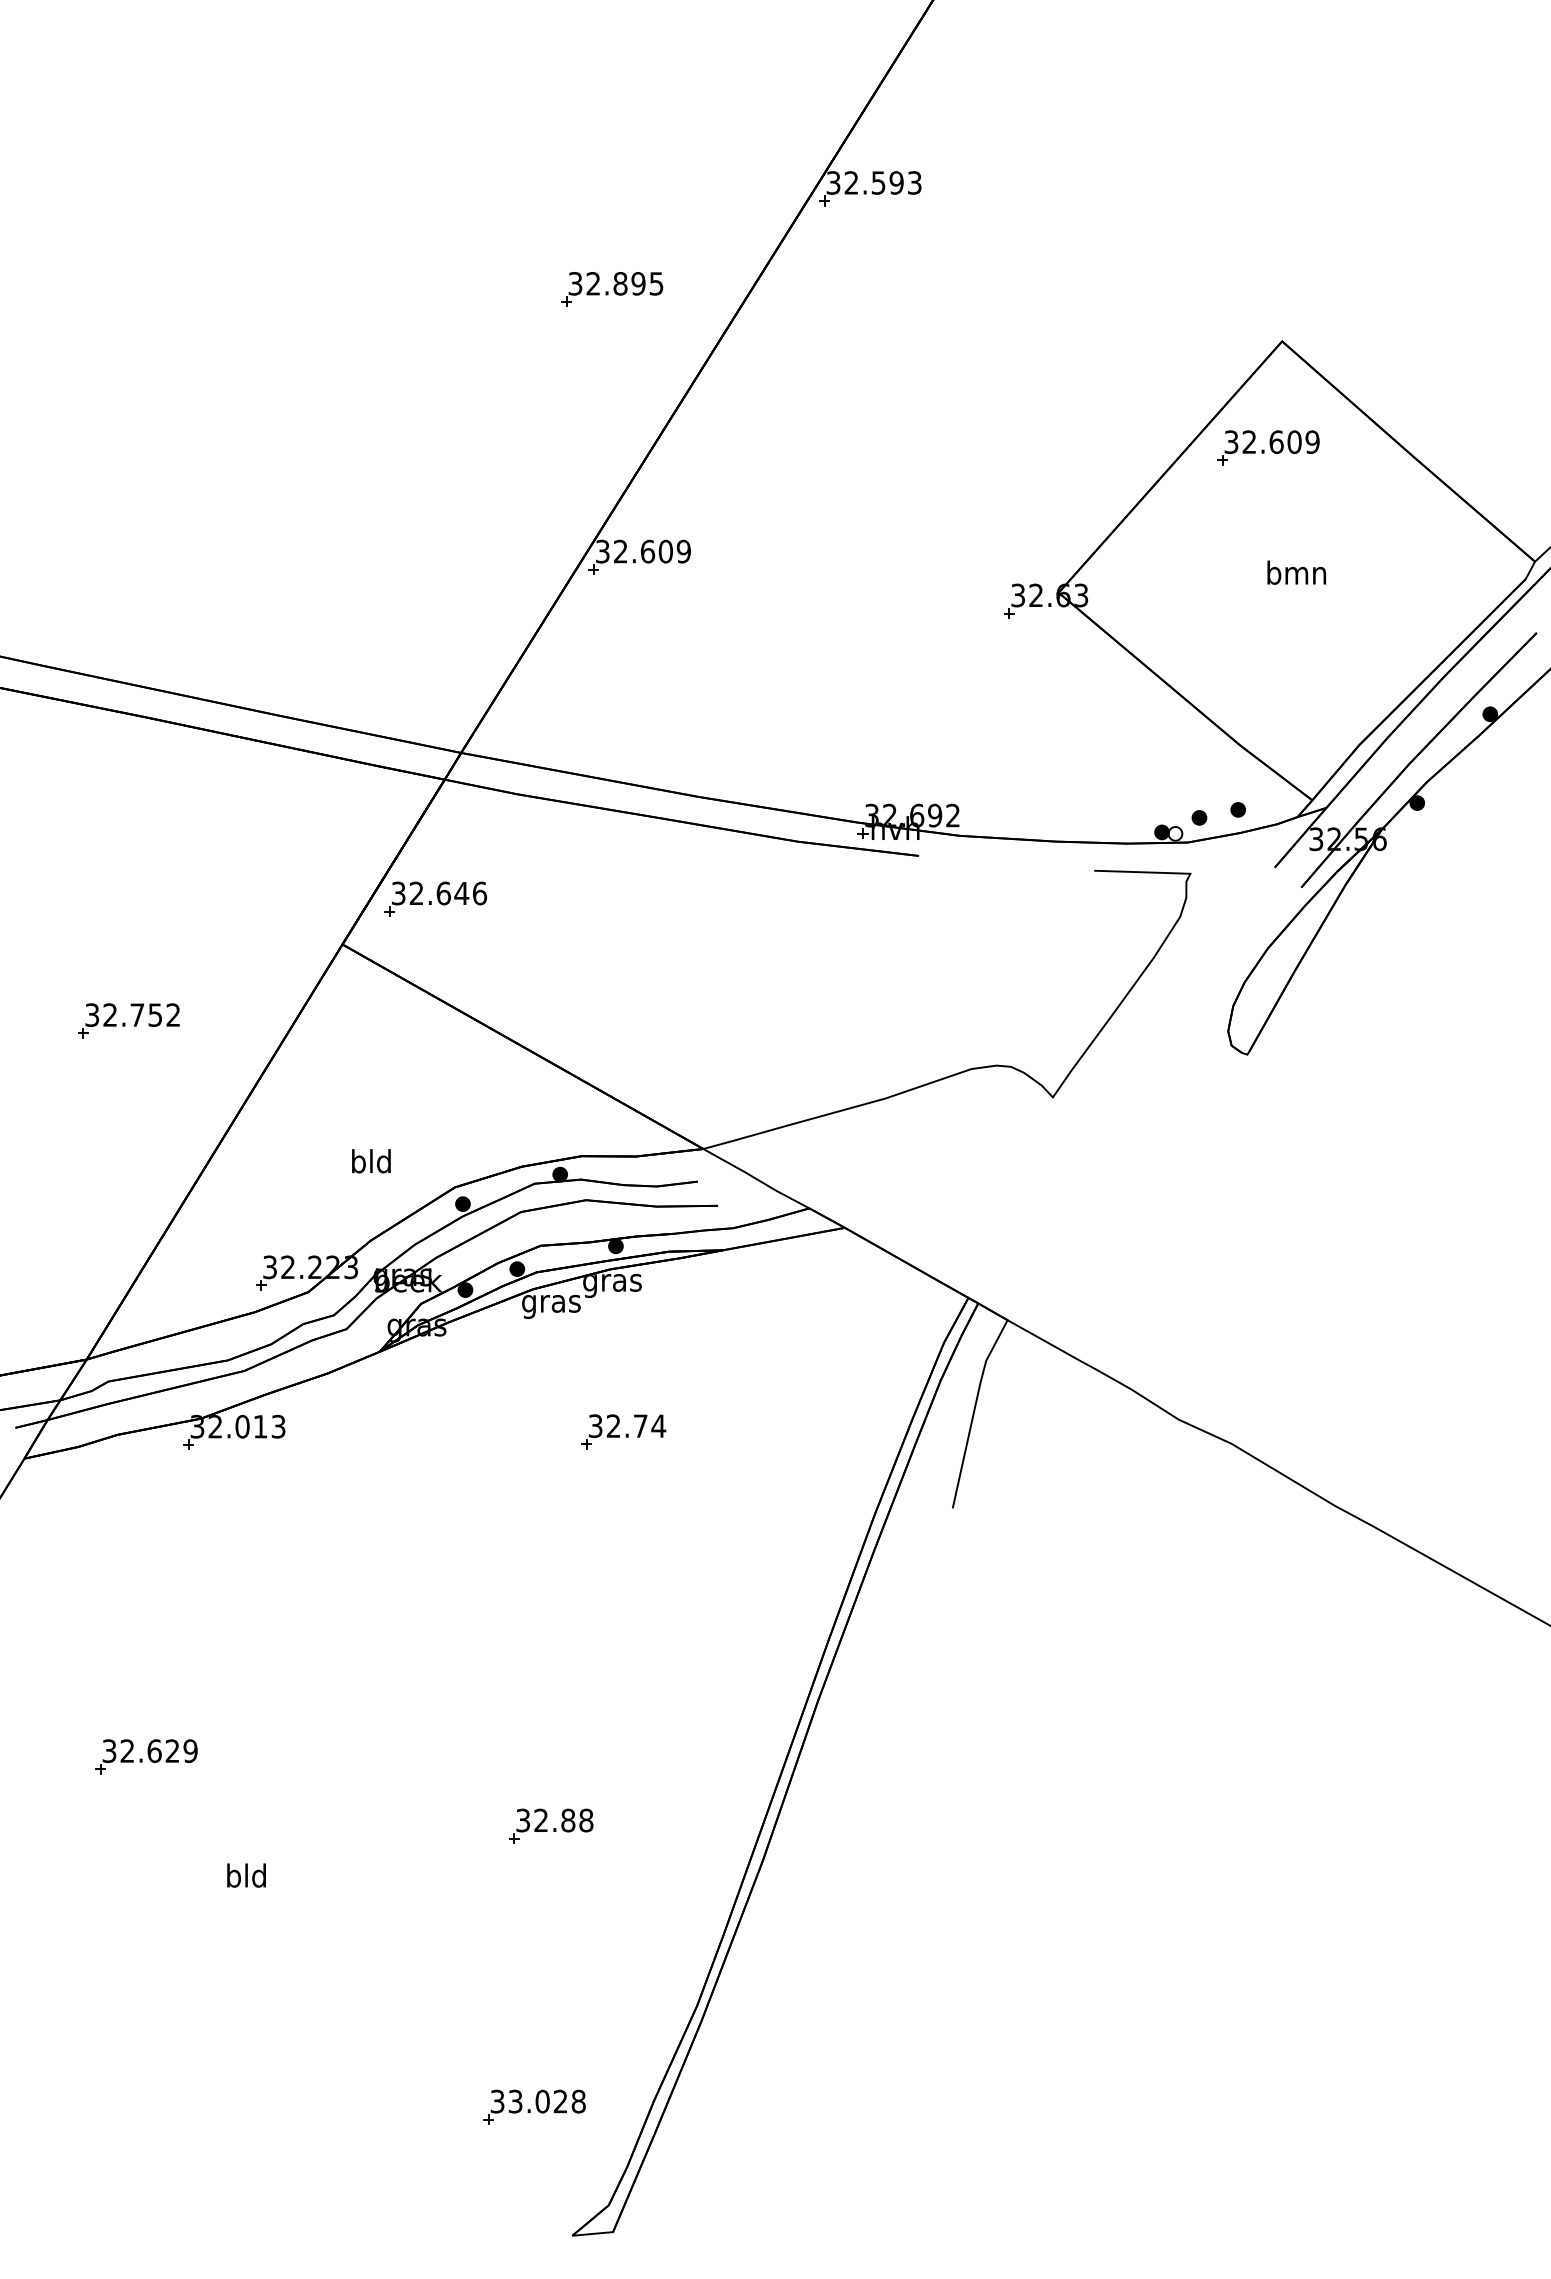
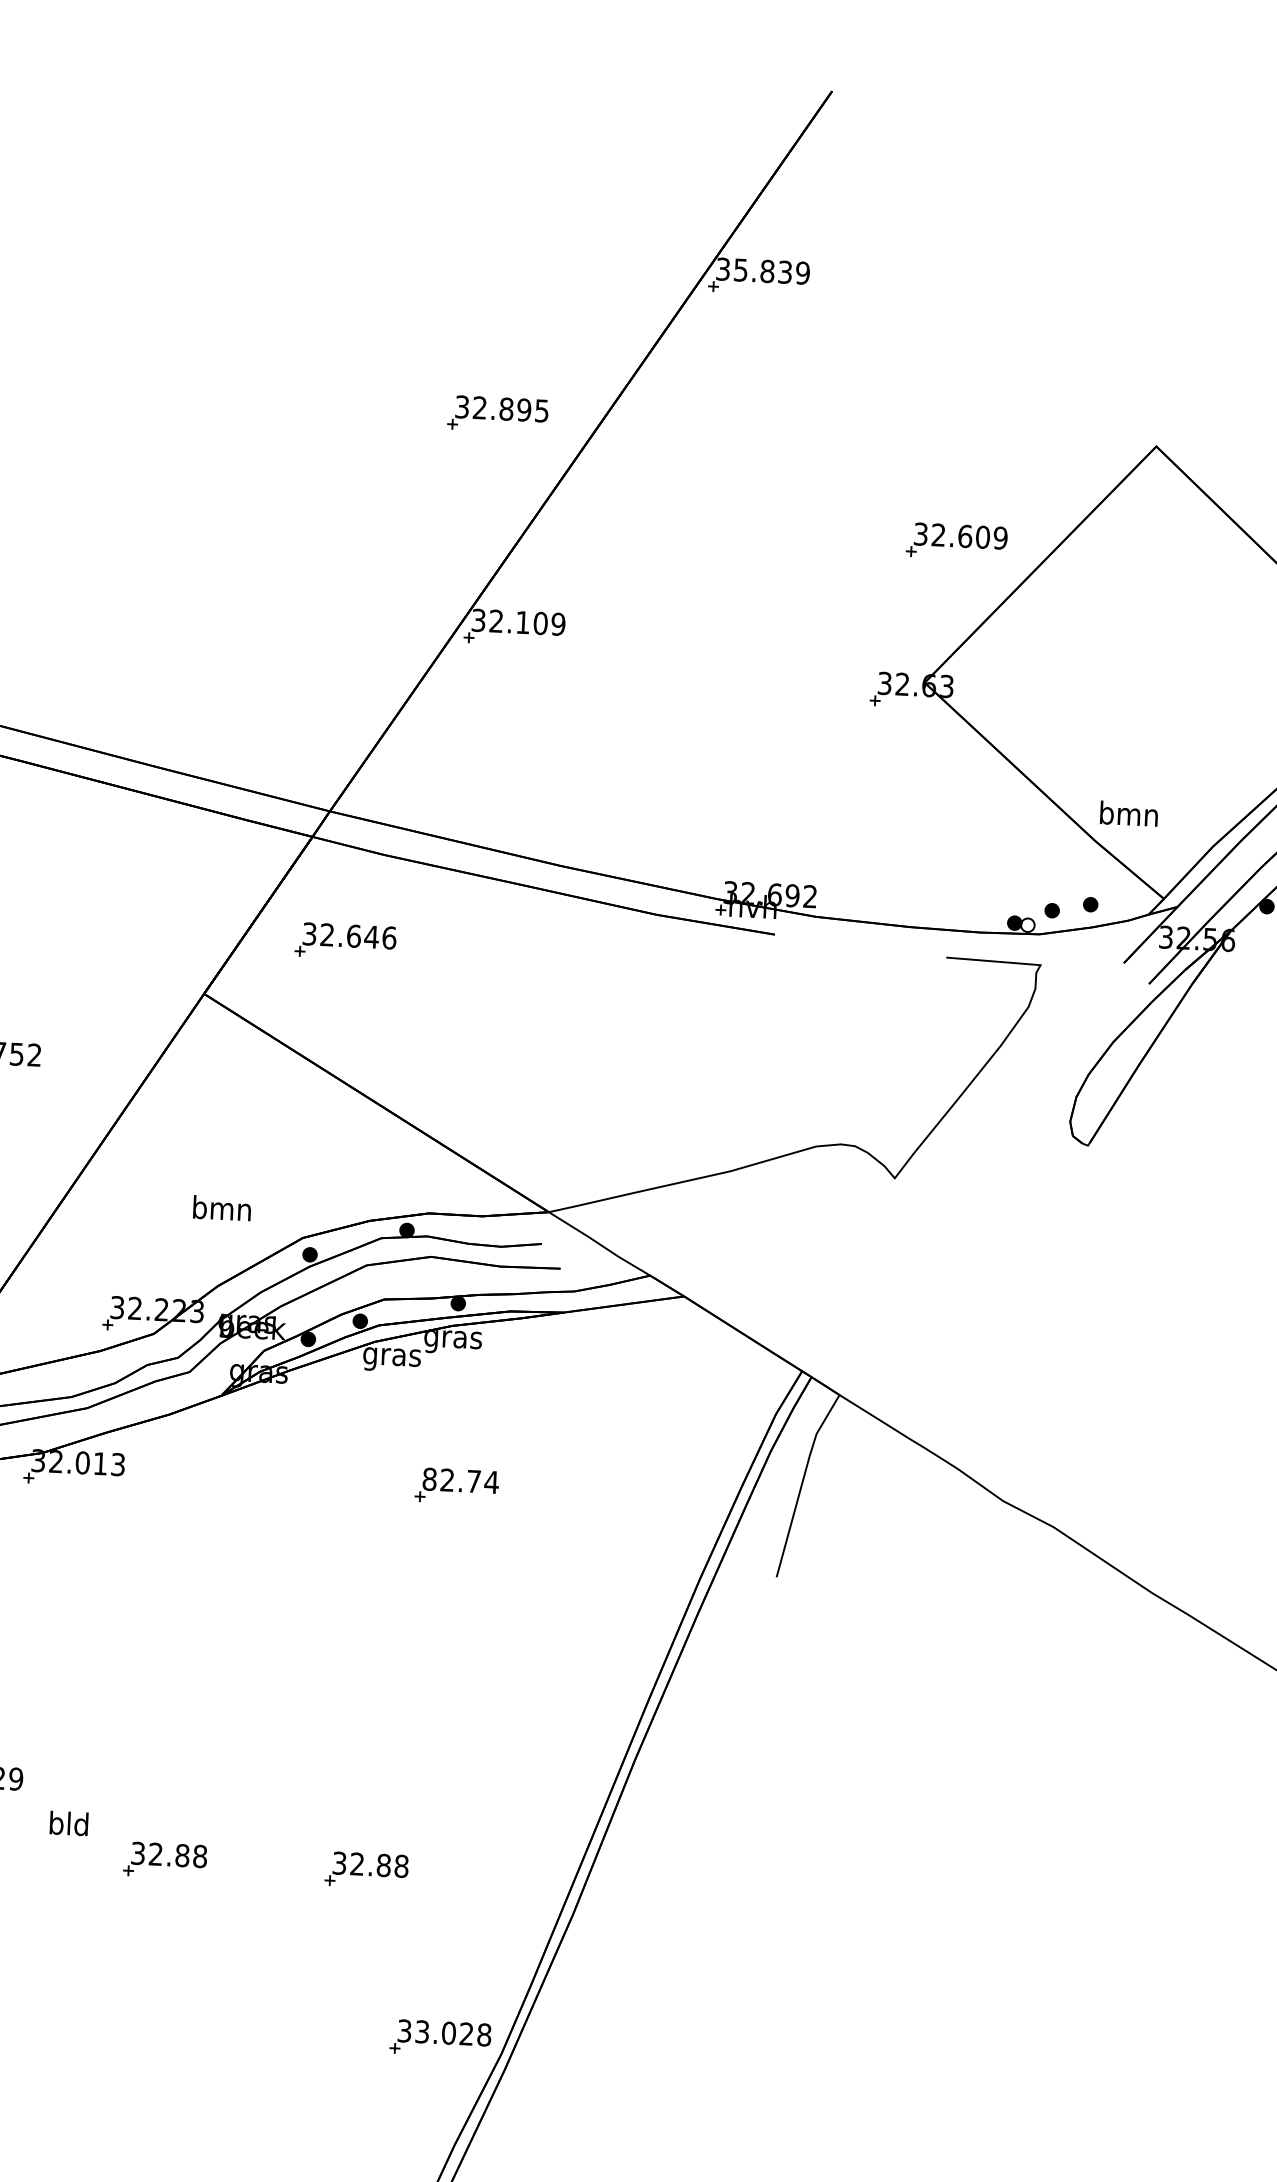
text: (882, 182) -> (771, 271), 32.593 -> 35.839
part: (612, 289) -> (498, 414), moved
part: (1268, 447) -> (957, 541), moved
text: (647, 551) -> (522, 622), 32.609 -> 32.109
text: (1296, 572) -> (1128, 813), moved
part: (435, 898) -> (345, 940), moved
text: (371, 1161) -> (222, 1208), bld -> bmn
text: (595, 1425) -> (429, 1478), 32.74 -> 82.74
part: (346, 1825) -> (165, 1859), added
text: (246, 1875) -> (69, 1823), moved
part: (534, 2106) -> (440, 2037), moved

